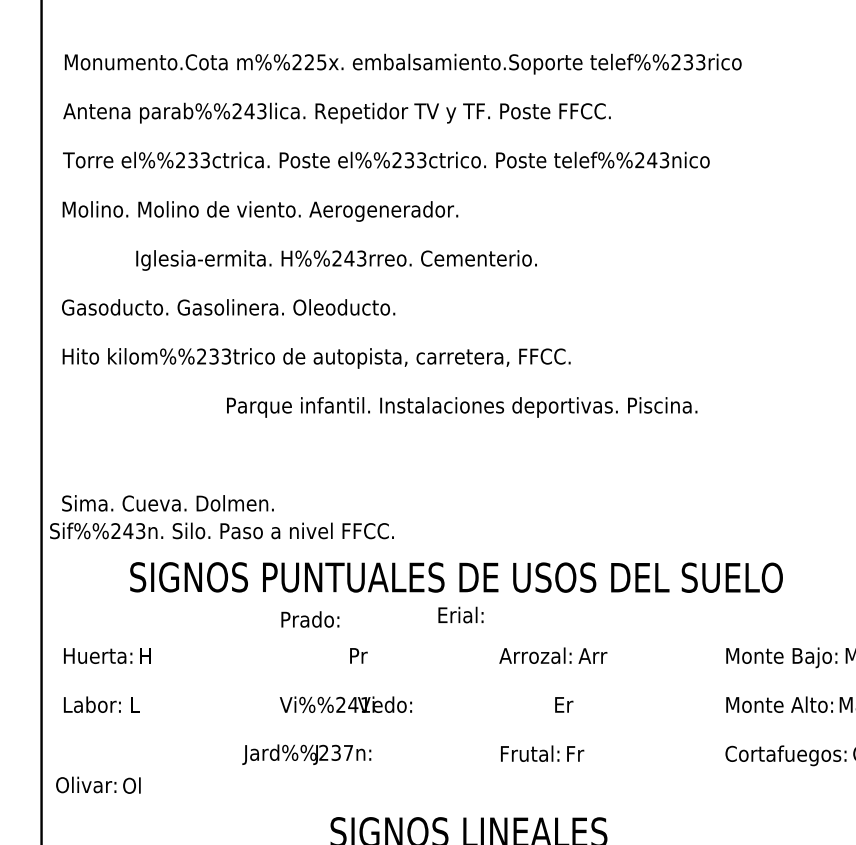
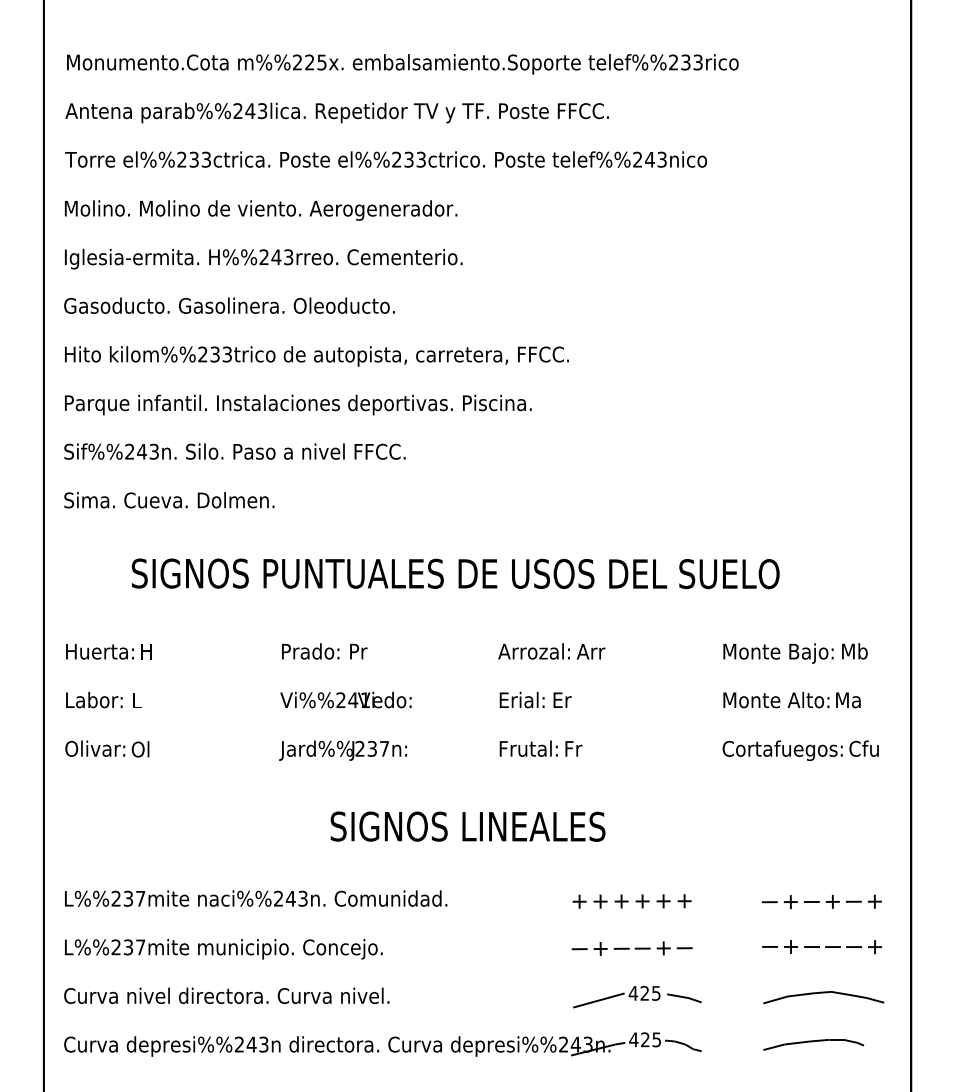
text: (336, 259) -> (263, 258), moved
text: (462, 406) -> (298, 404), moved
text: (221, 530) -> (234, 451), moved
text: (460, 614) -> (521, 699), moved
text: (310, 619) -> (310, 651), moved
text: (306, 754) -> (342, 750), moved
text: (98, 784) -> (107, 748), moved

